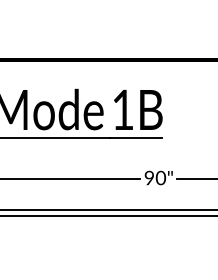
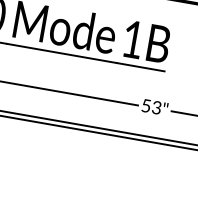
text: (155, 177) -> (151, 106), 90" -> 53"

